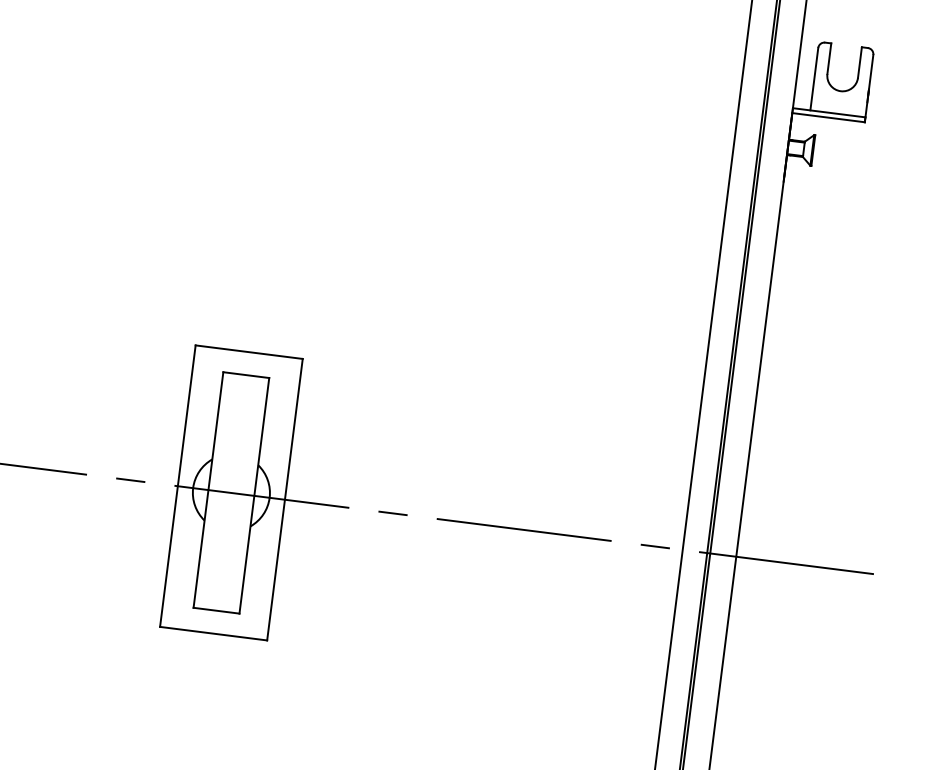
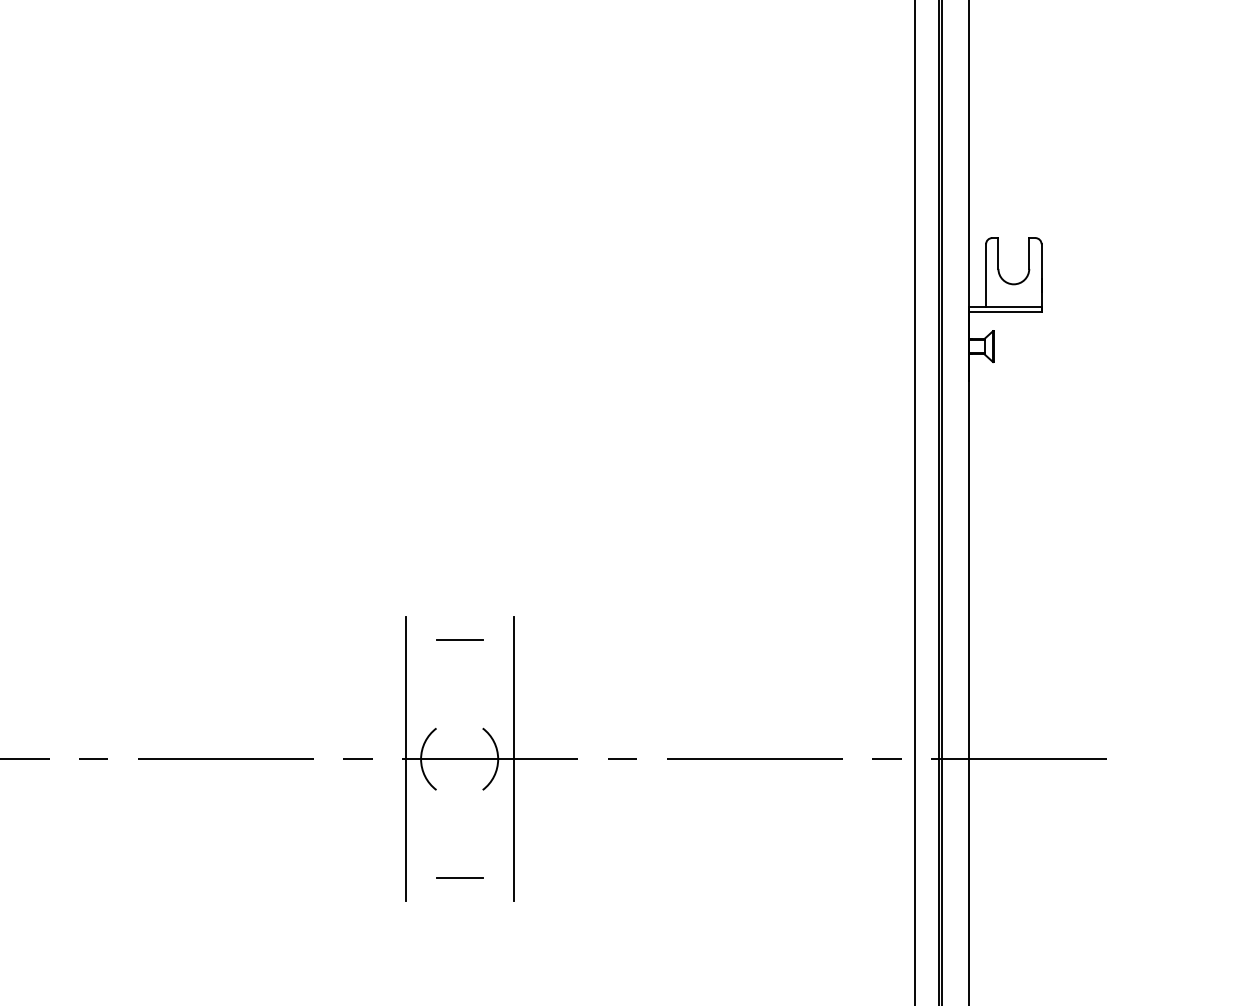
line: (249, 352) -> (459, 617), removed
line: (208, 489) -> (436, 758), removed
line: (254, 495) -> (482, 758), removed
line: (213, 634) -> (459, 901), removed

